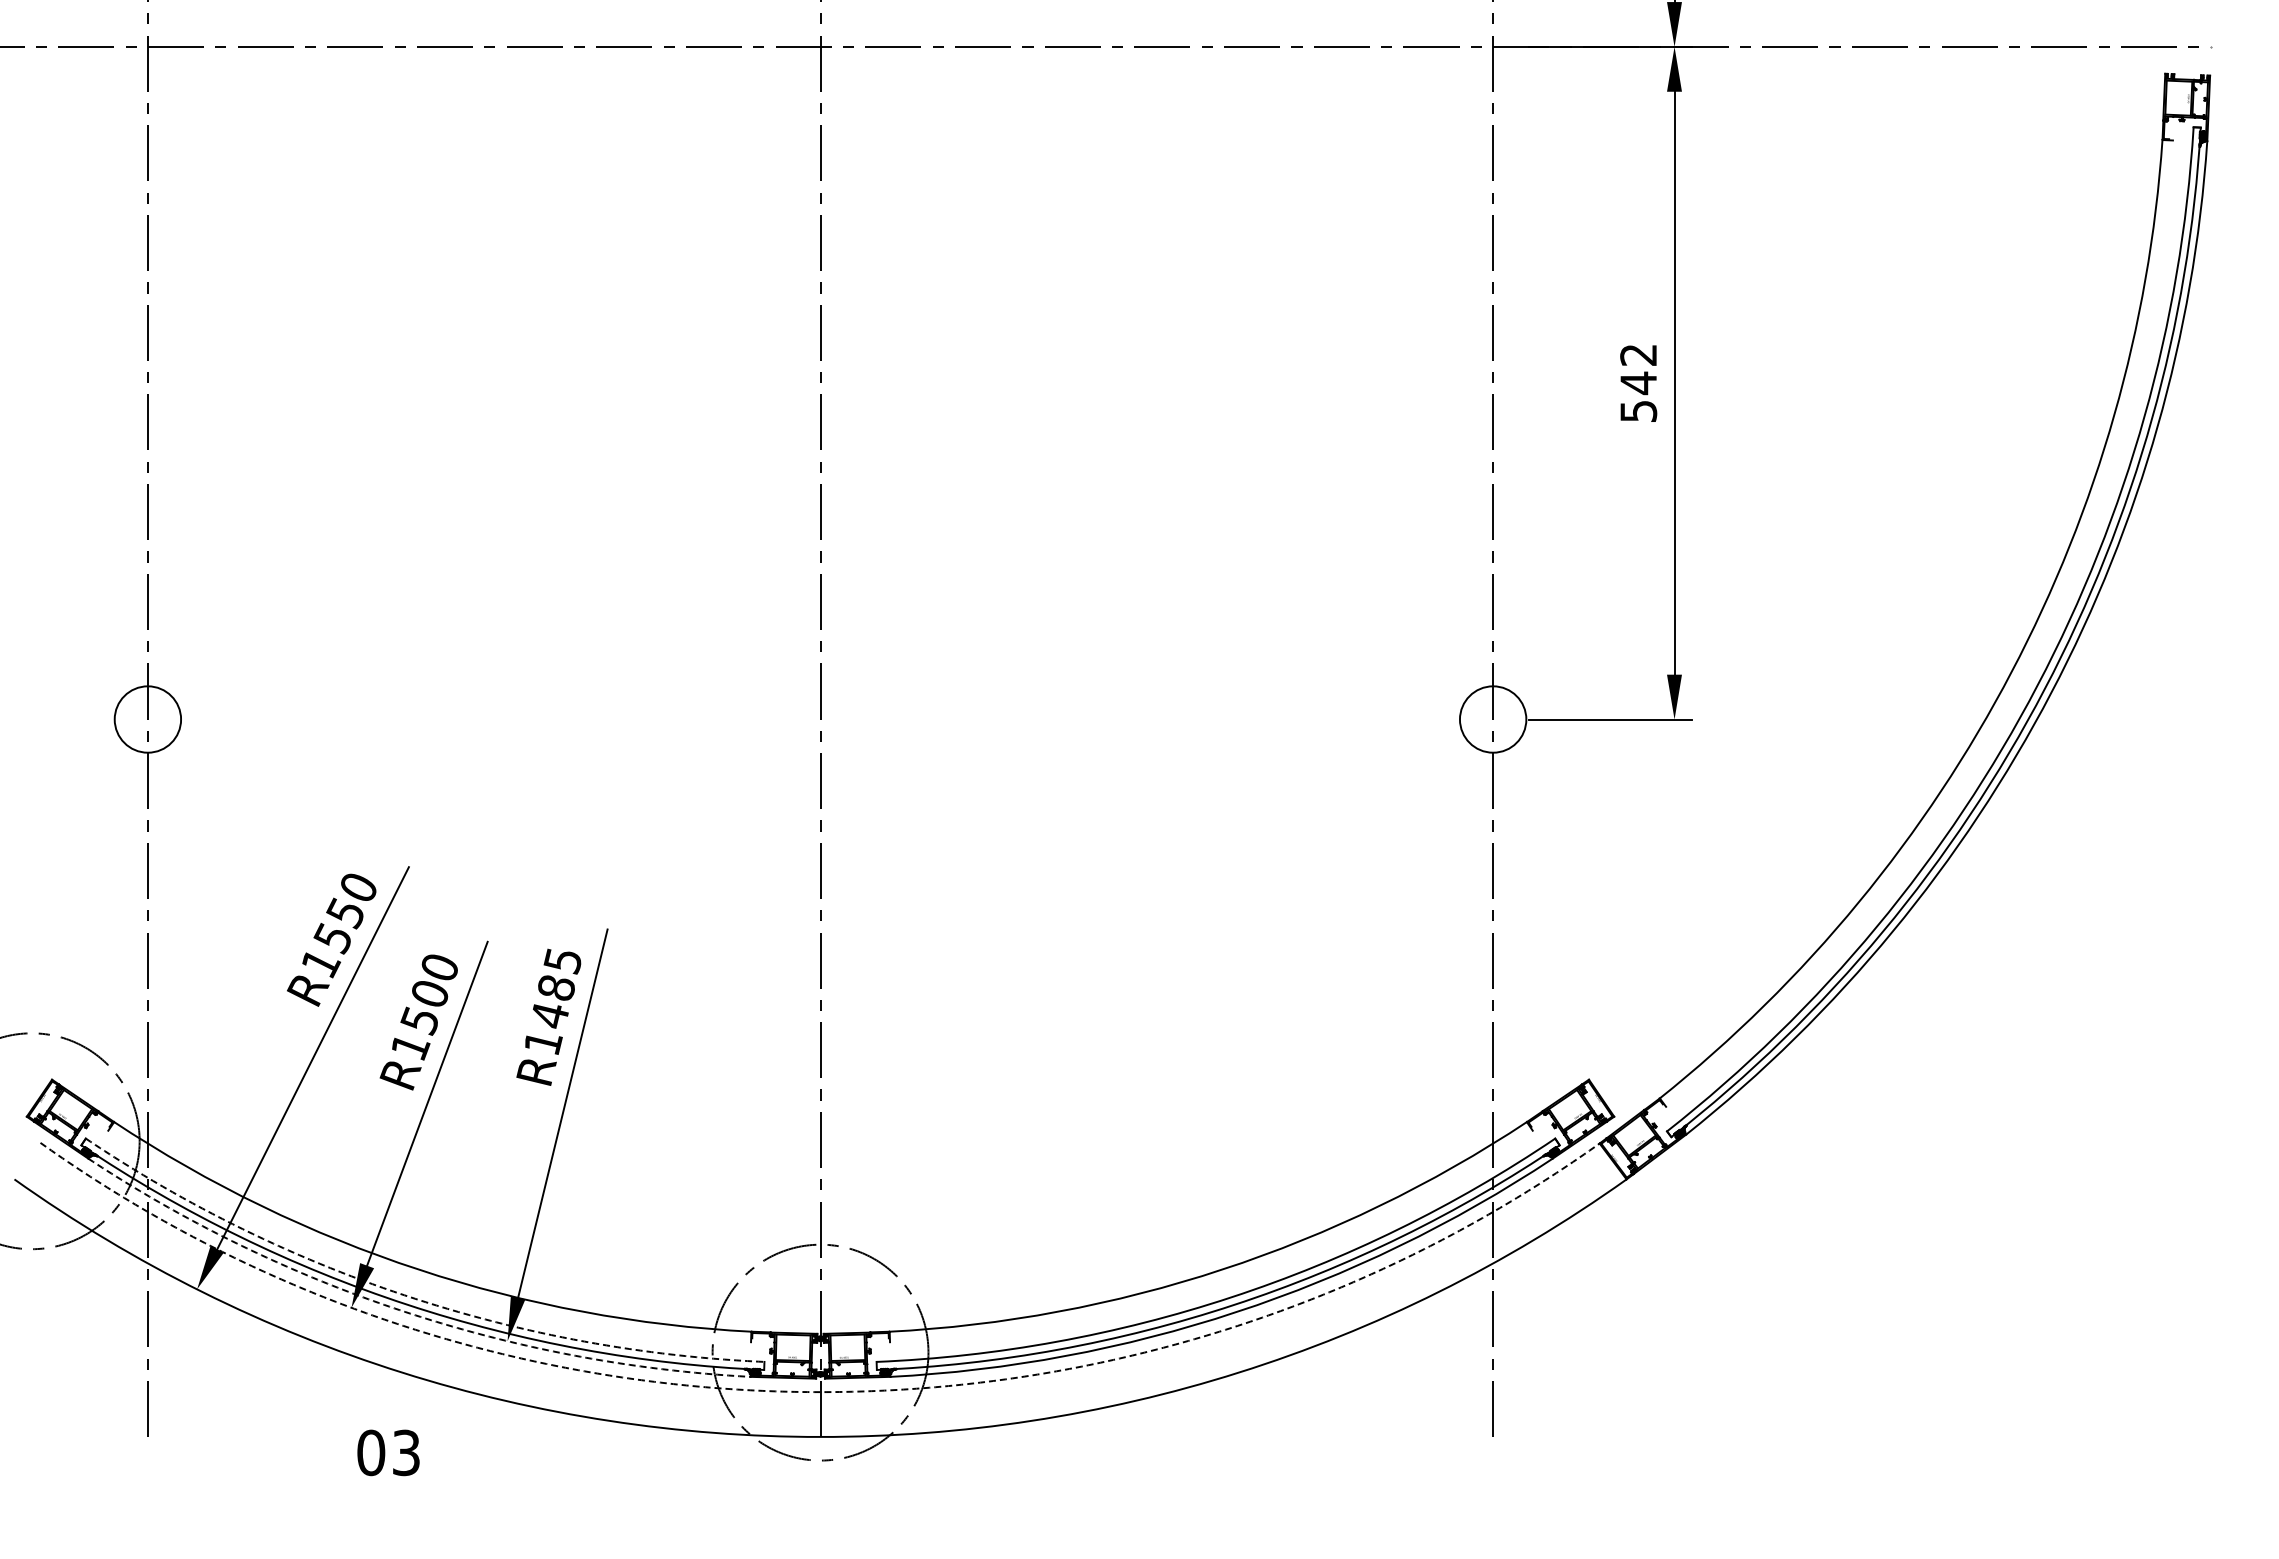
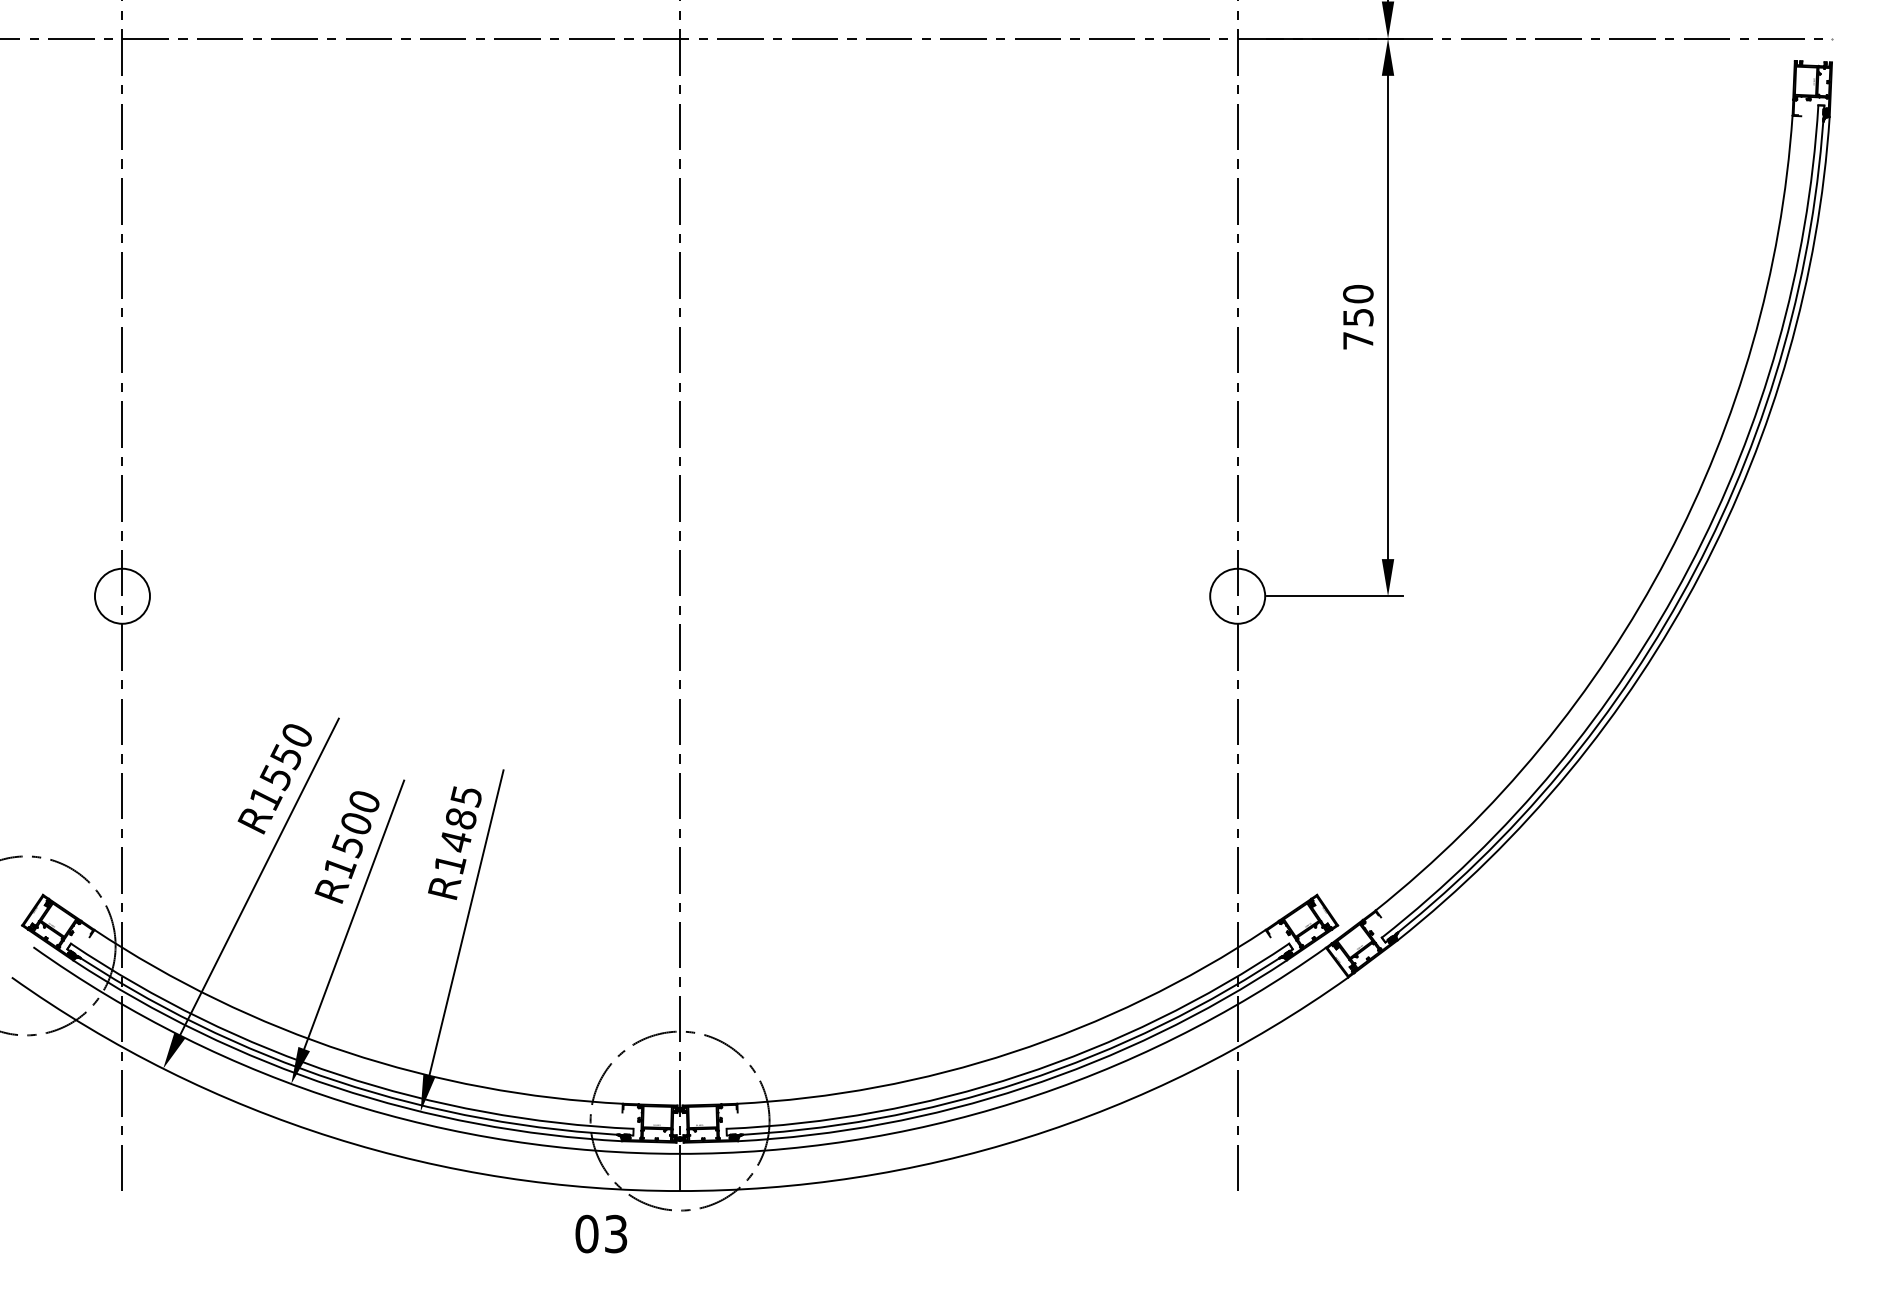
text: (1638, 382) -> (1358, 316), 542 -> 750
arc: (409, 1297) -> (339, 1075), dashed -> solid
arc: (404, 1311) -> (335, 1087), dashed -> solid
arc: (820, 1392) -> (680, 1154), dashed -> solid
text: (388, 1452) -> (601, 1233), moved

